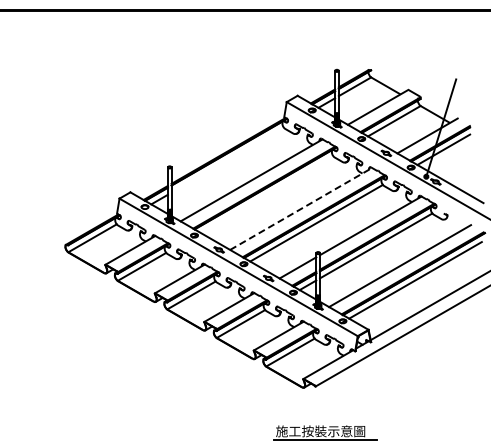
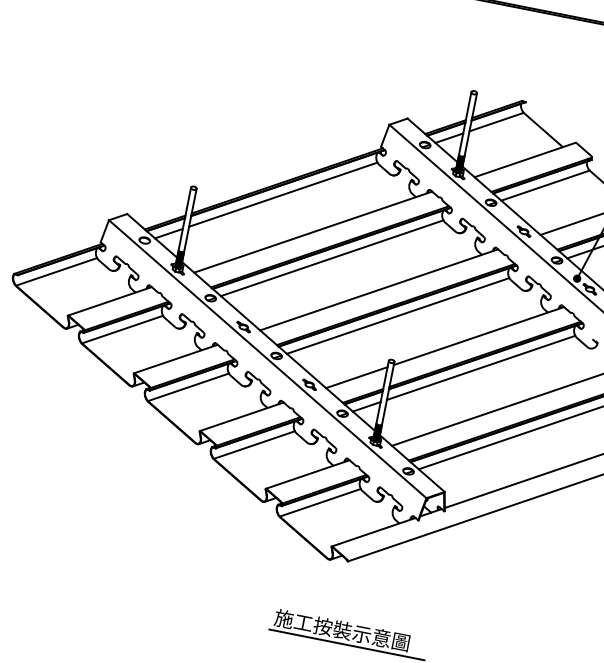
line: (227, 159) -> (283, 193), added
line: (266, 194) -> (331, 257), added
line: (301, 208) -> (379, 289), dashed -> solid

